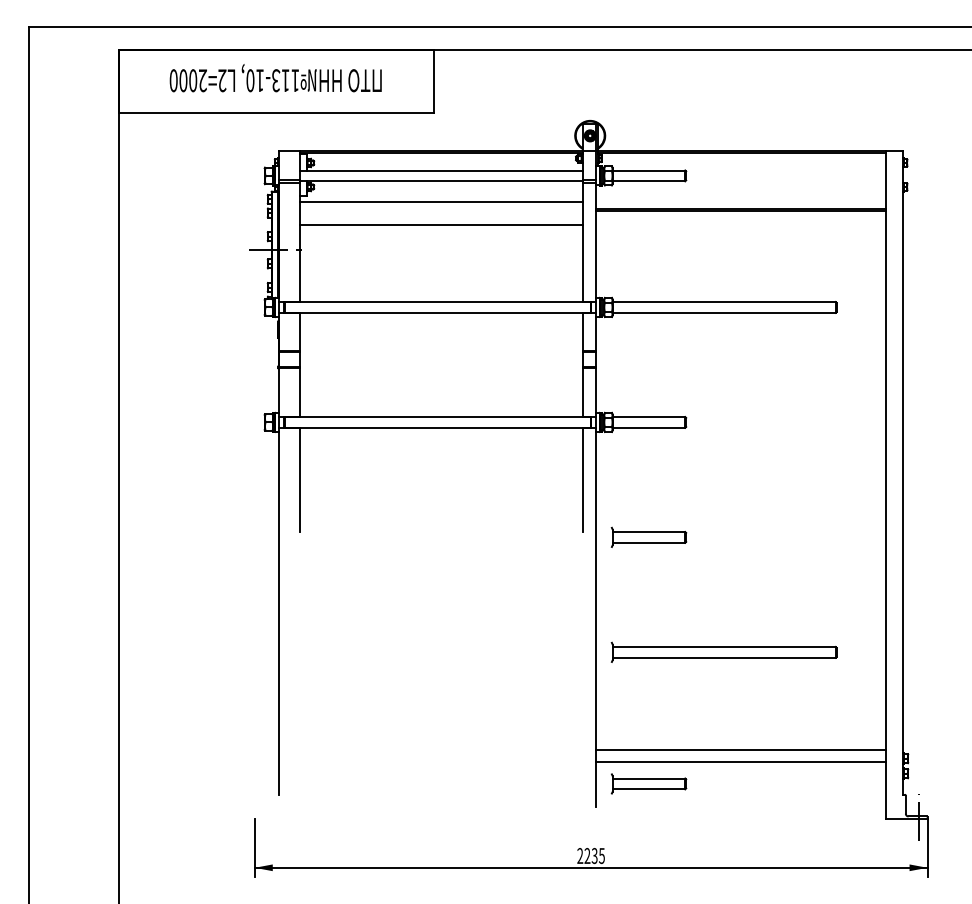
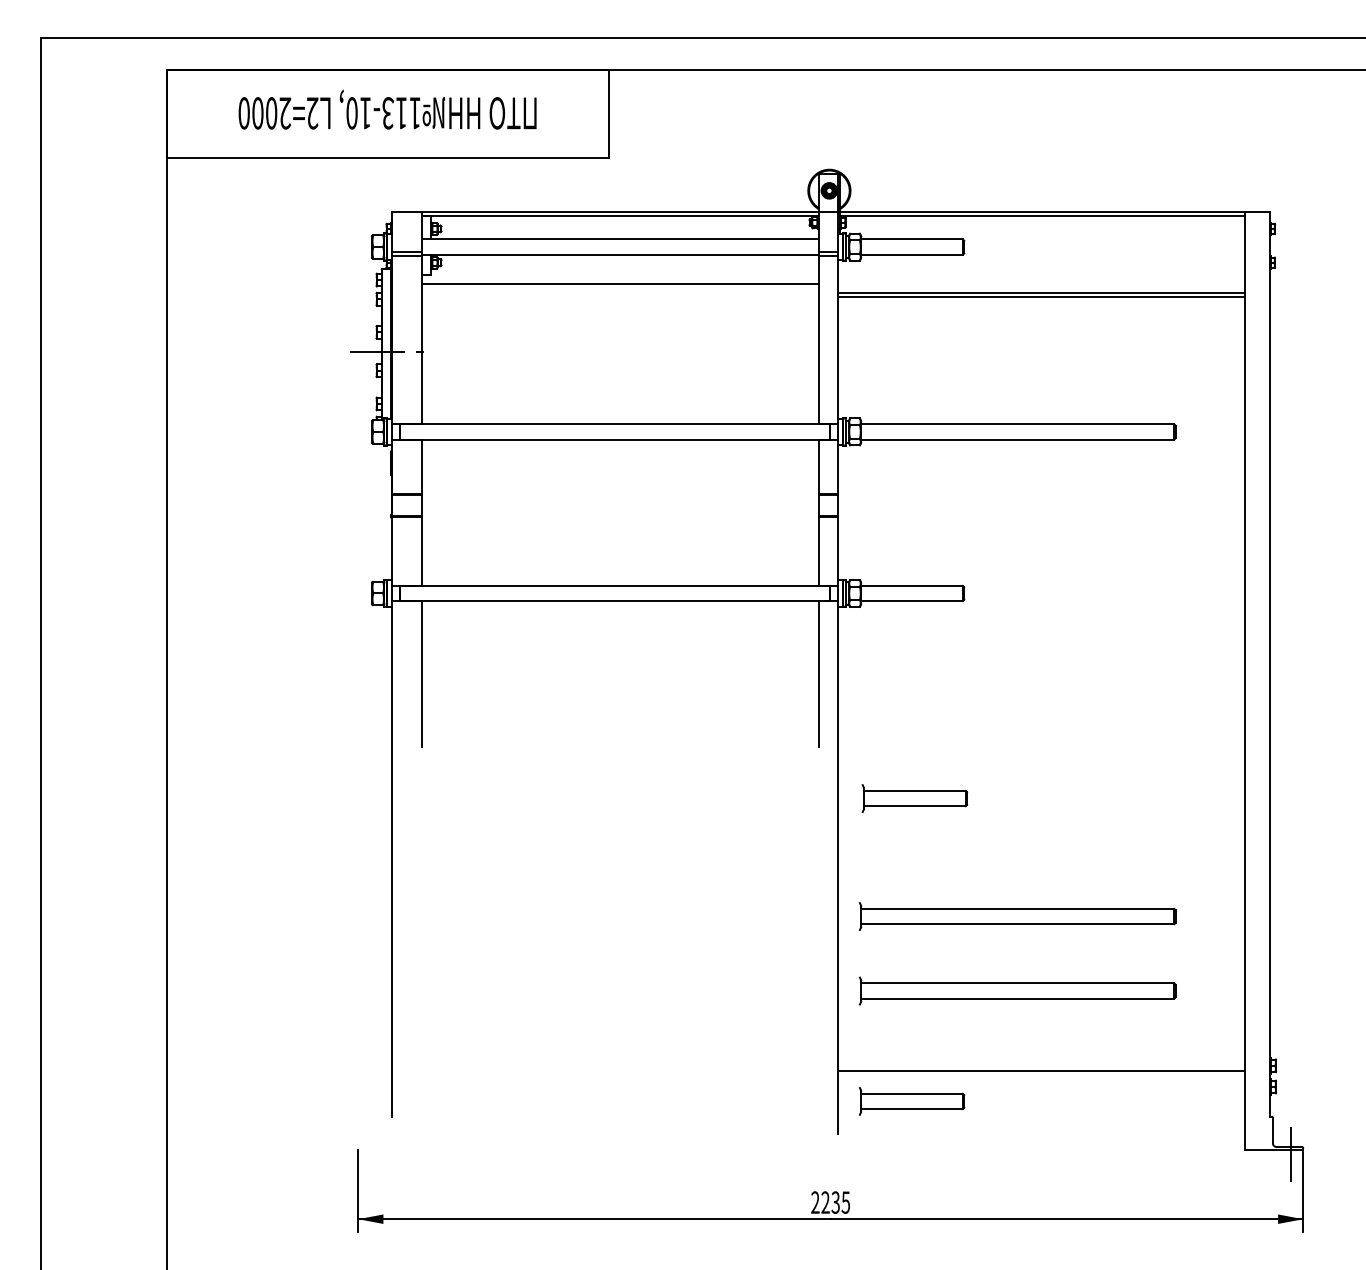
line: (440, 224) -> (619, 315), removed
part: (648, 536) -> (914, 797), moved
part: (723, 704) -> (1016, 989), added
line: (740, 749) -> (1040, 1052), removed

